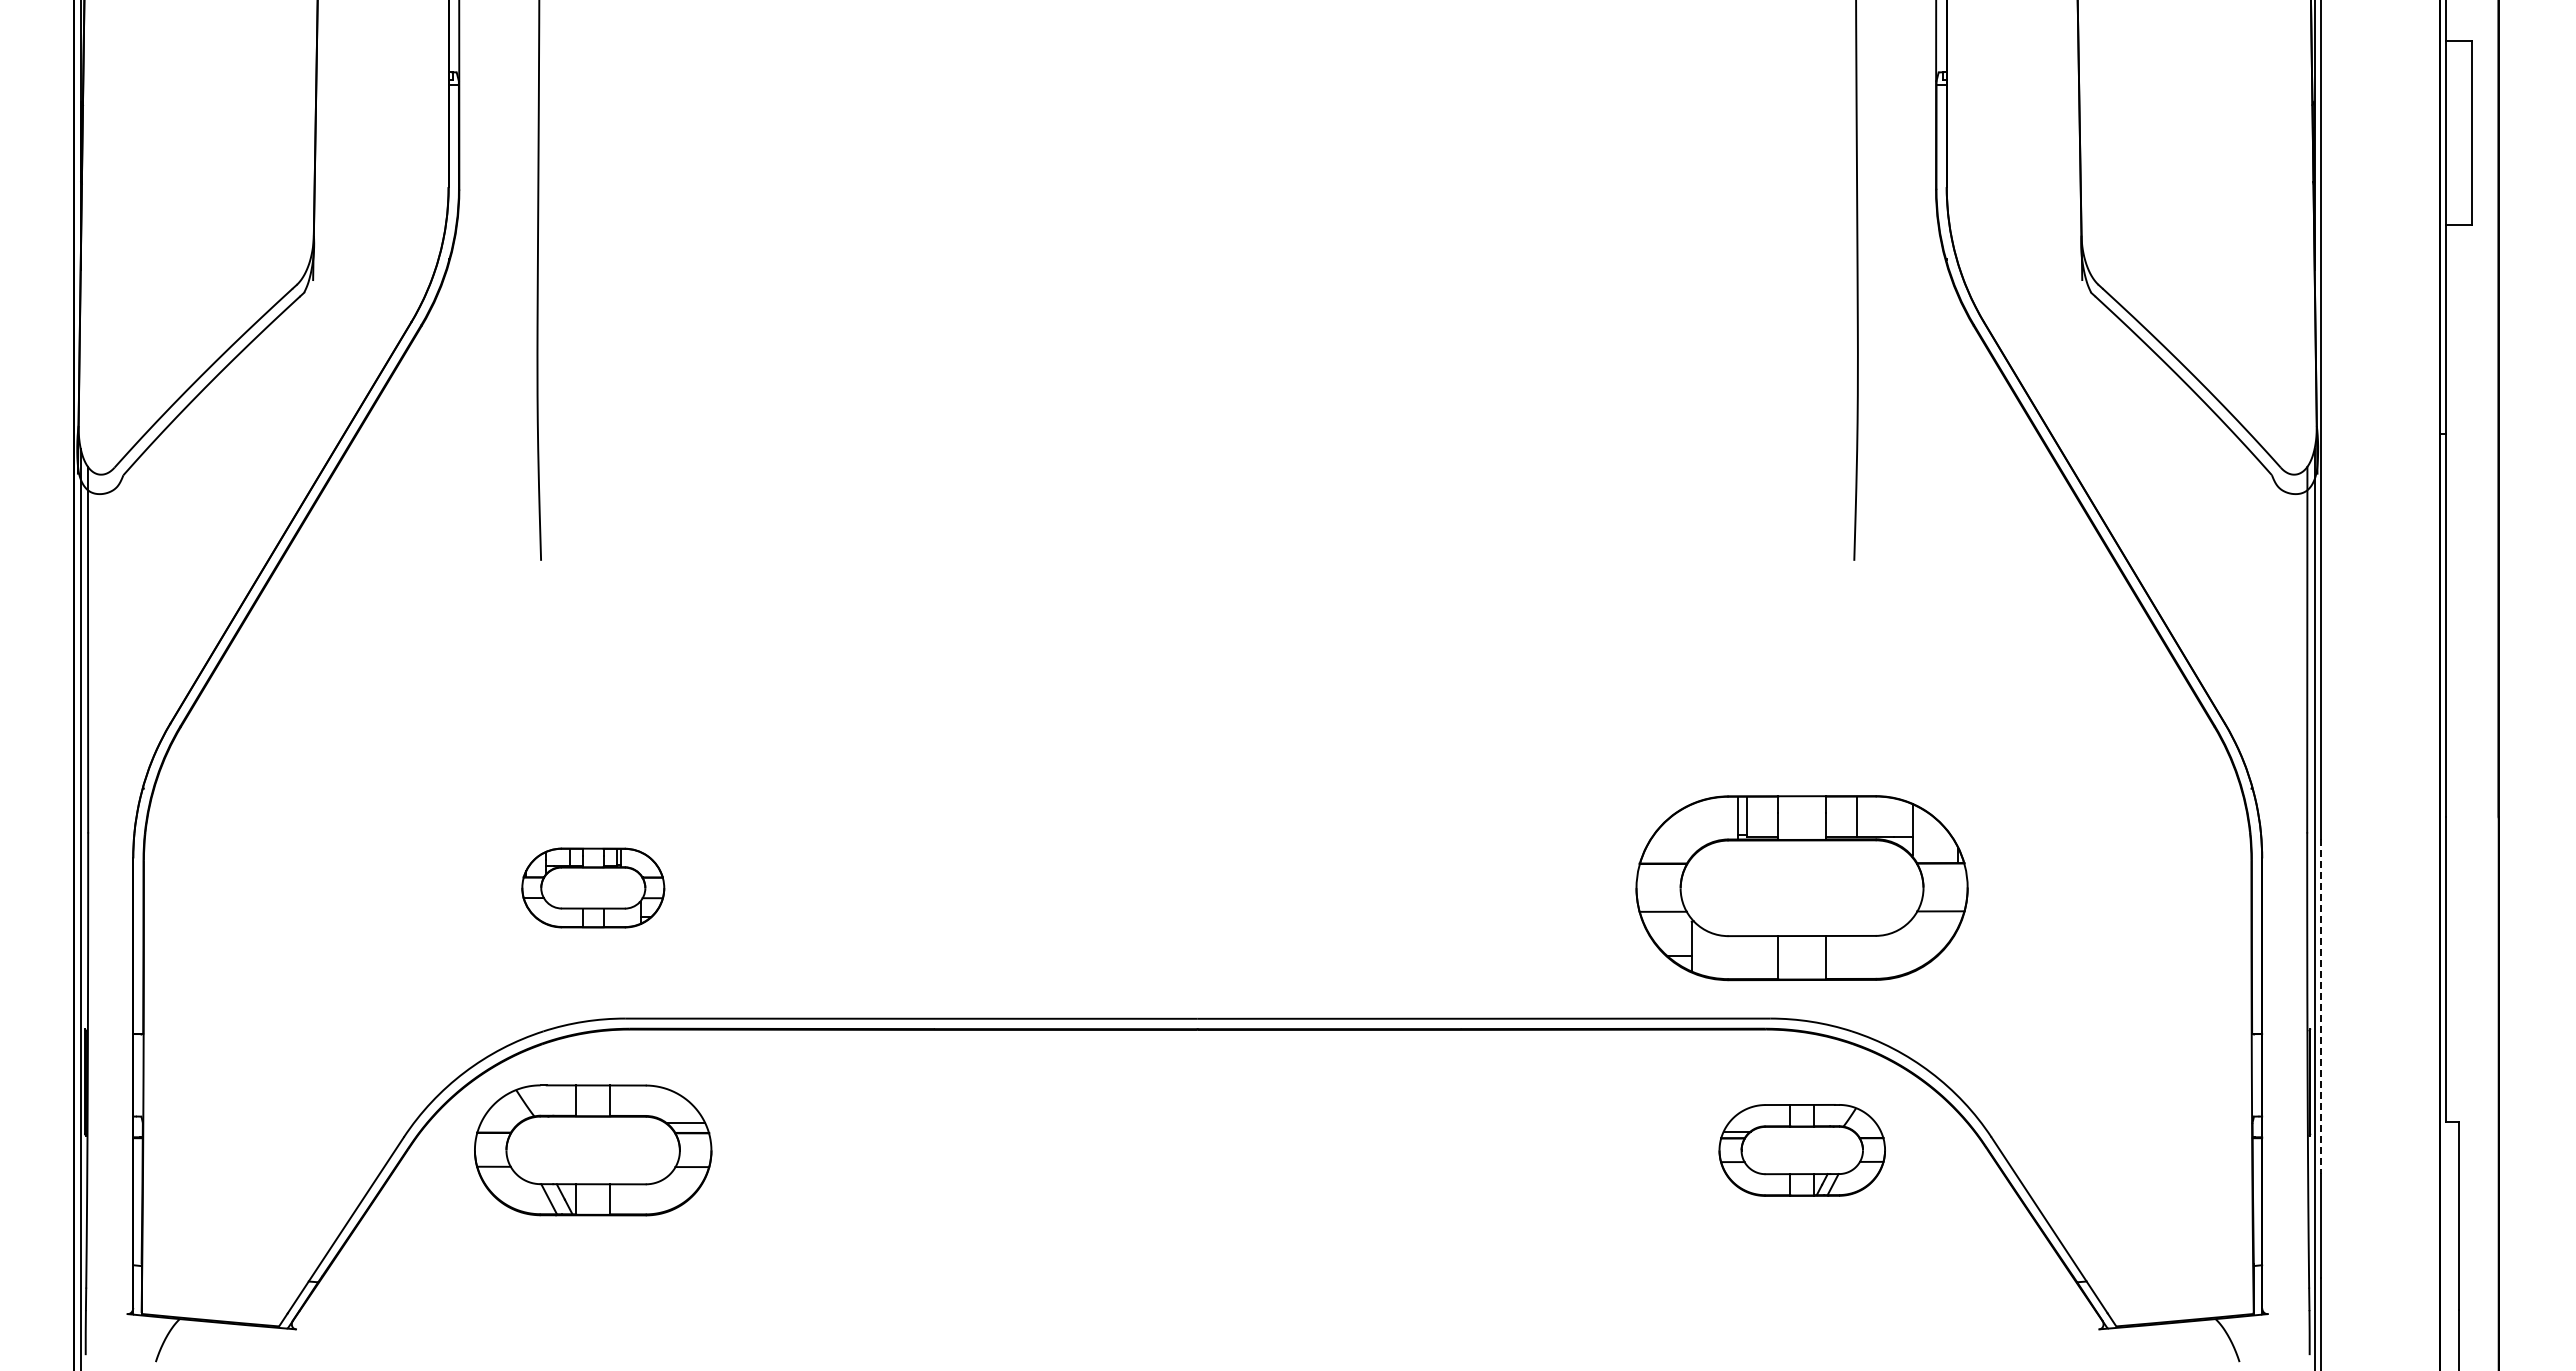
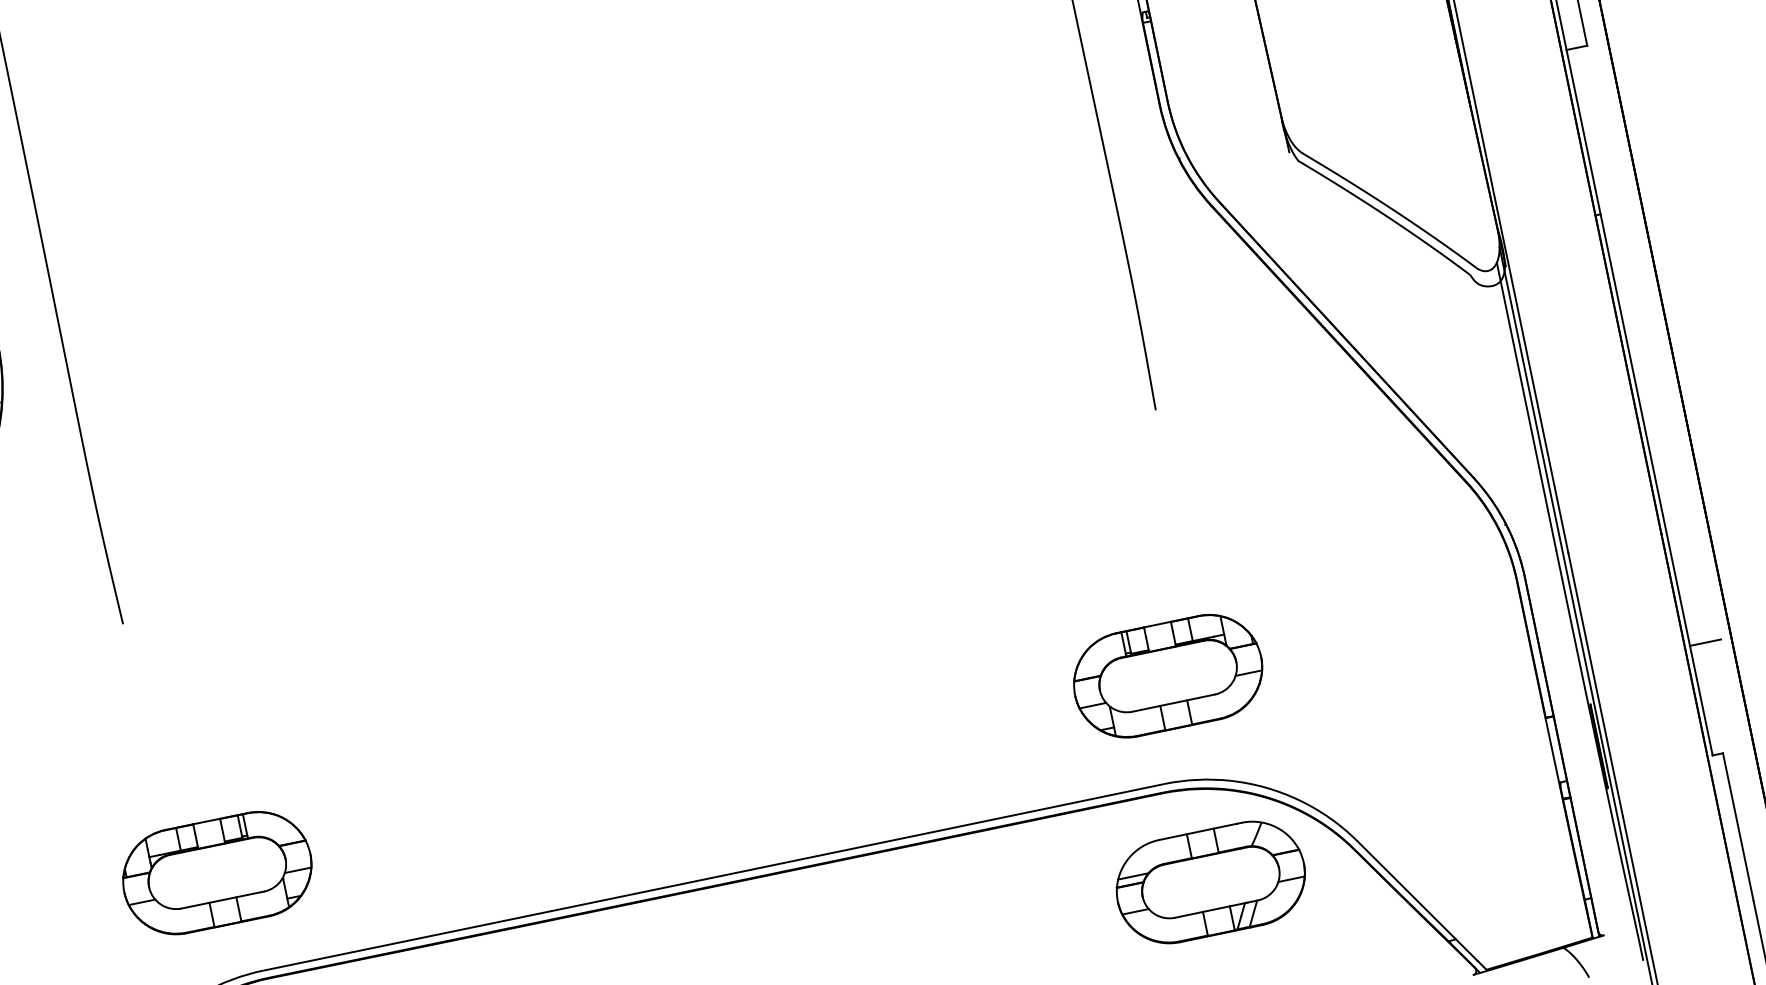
part: (593, 887) -> (217, 872), size x1.67
part: (1802, 887) -> (1168, 675), size x0.71
line: (2465, 982) -> (1705, 642), added
line: (2321, 1007) -> (1595, 685), dashed -> solid
part: (1802, 1150) -> (1211, 882), size x1.43

